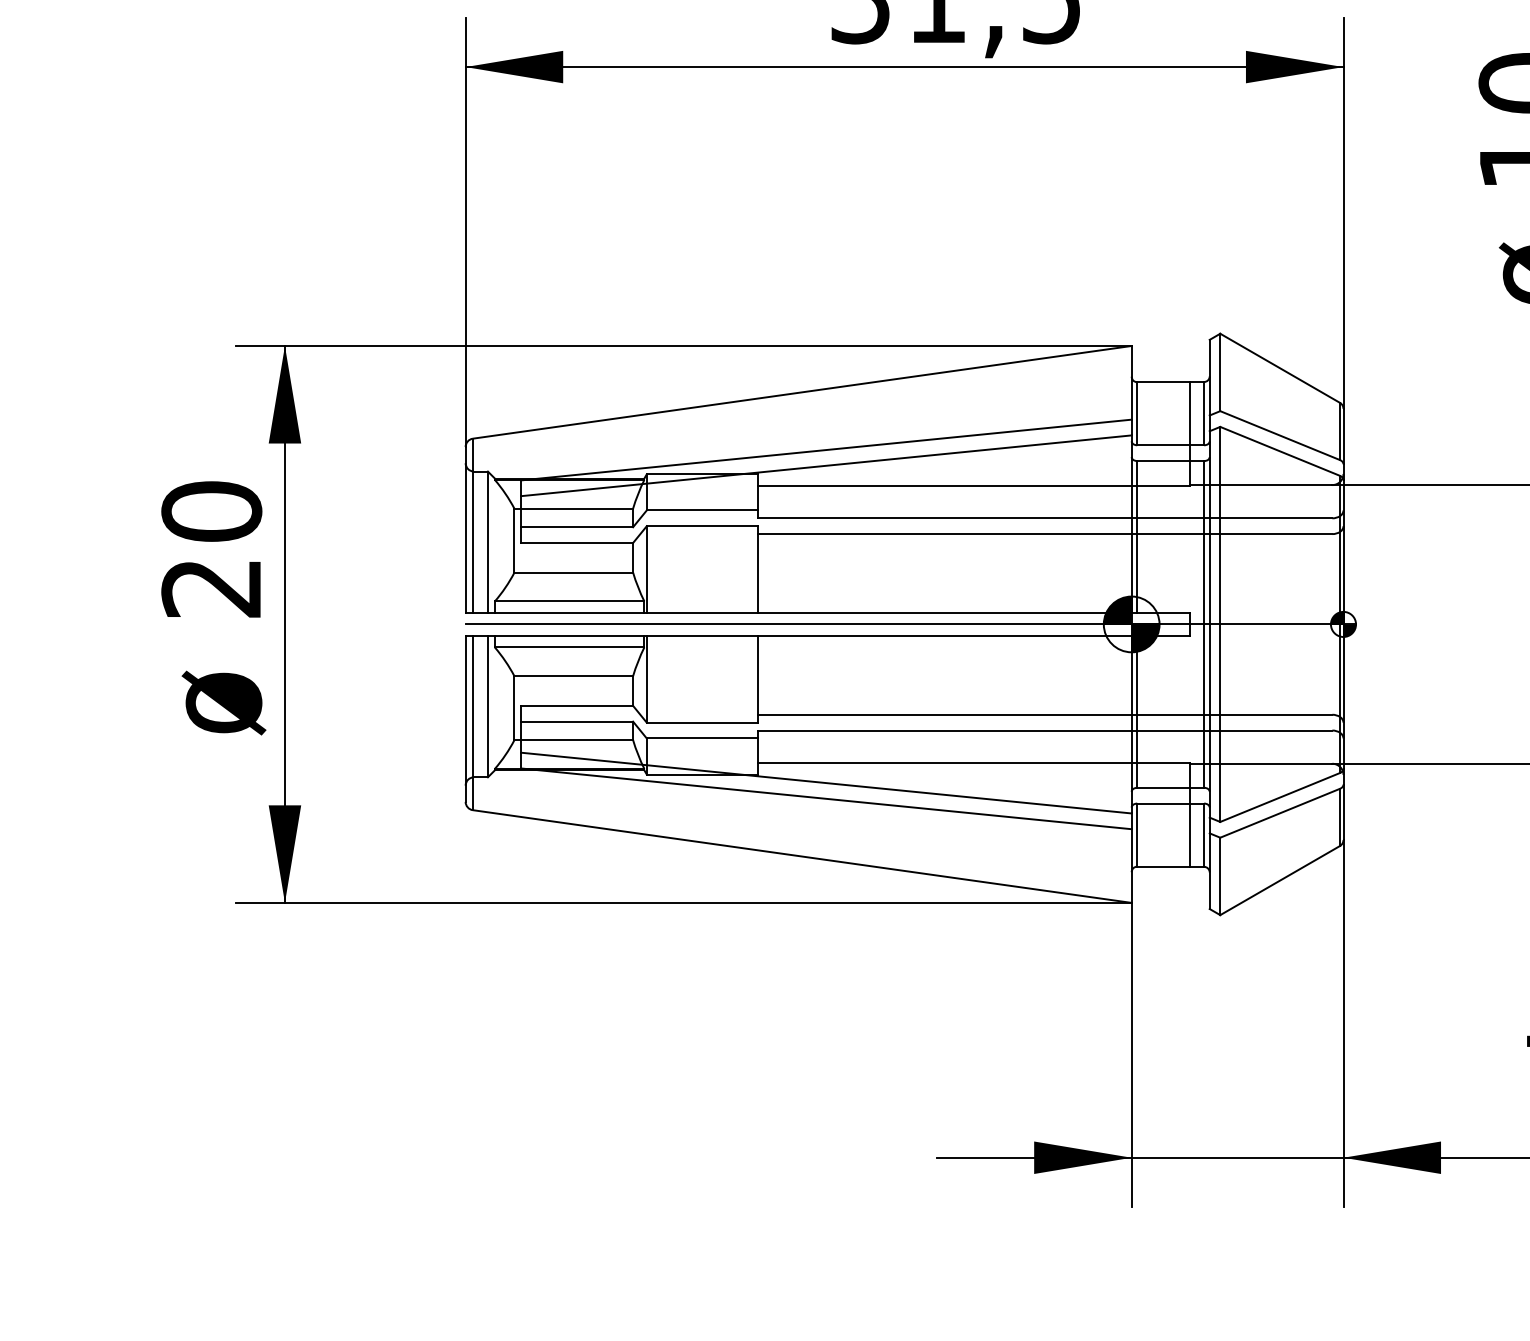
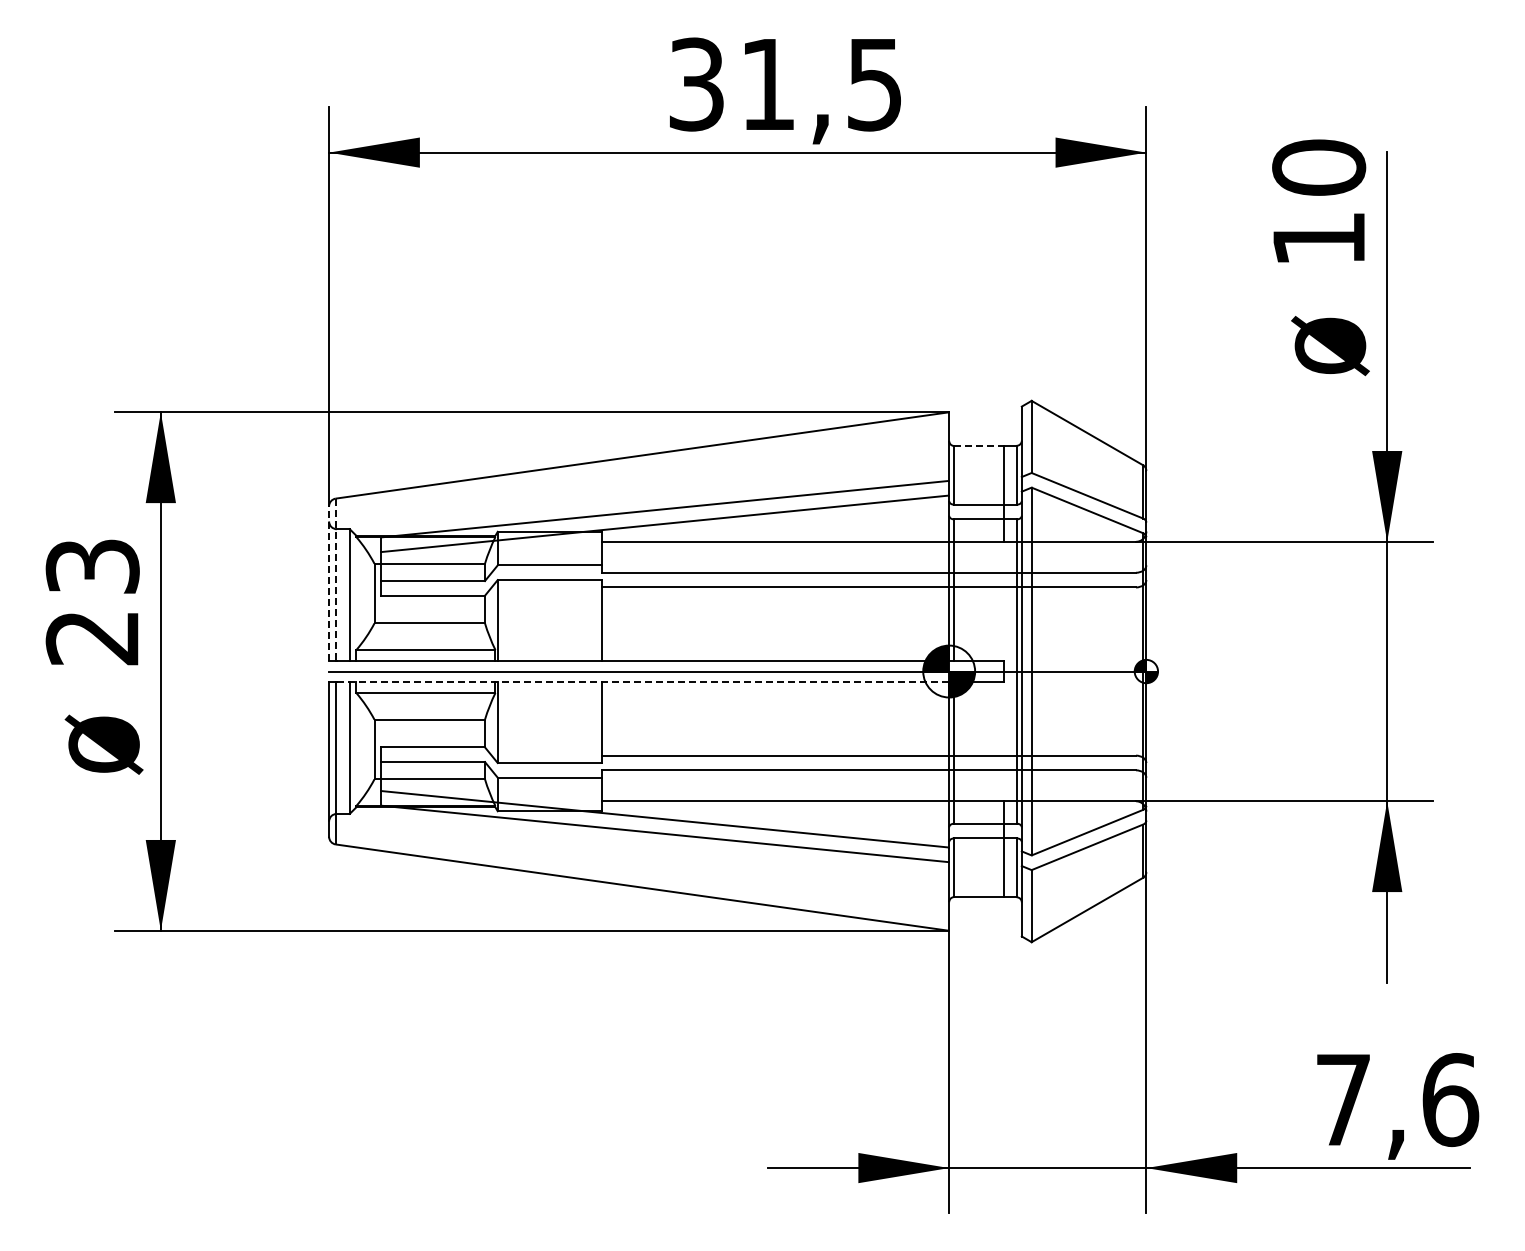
line: (1164, 382) -> (979, 446), solid -> dashed
text: (211, 511) -> (92, 566), 20 -> 23
line: (472, 526) -> (335, 580), solid -> dashed
line: (466, 529) -> (329, 583), solid -> dashed
line: (802, 635) -> (642, 681), solid -> dashed

